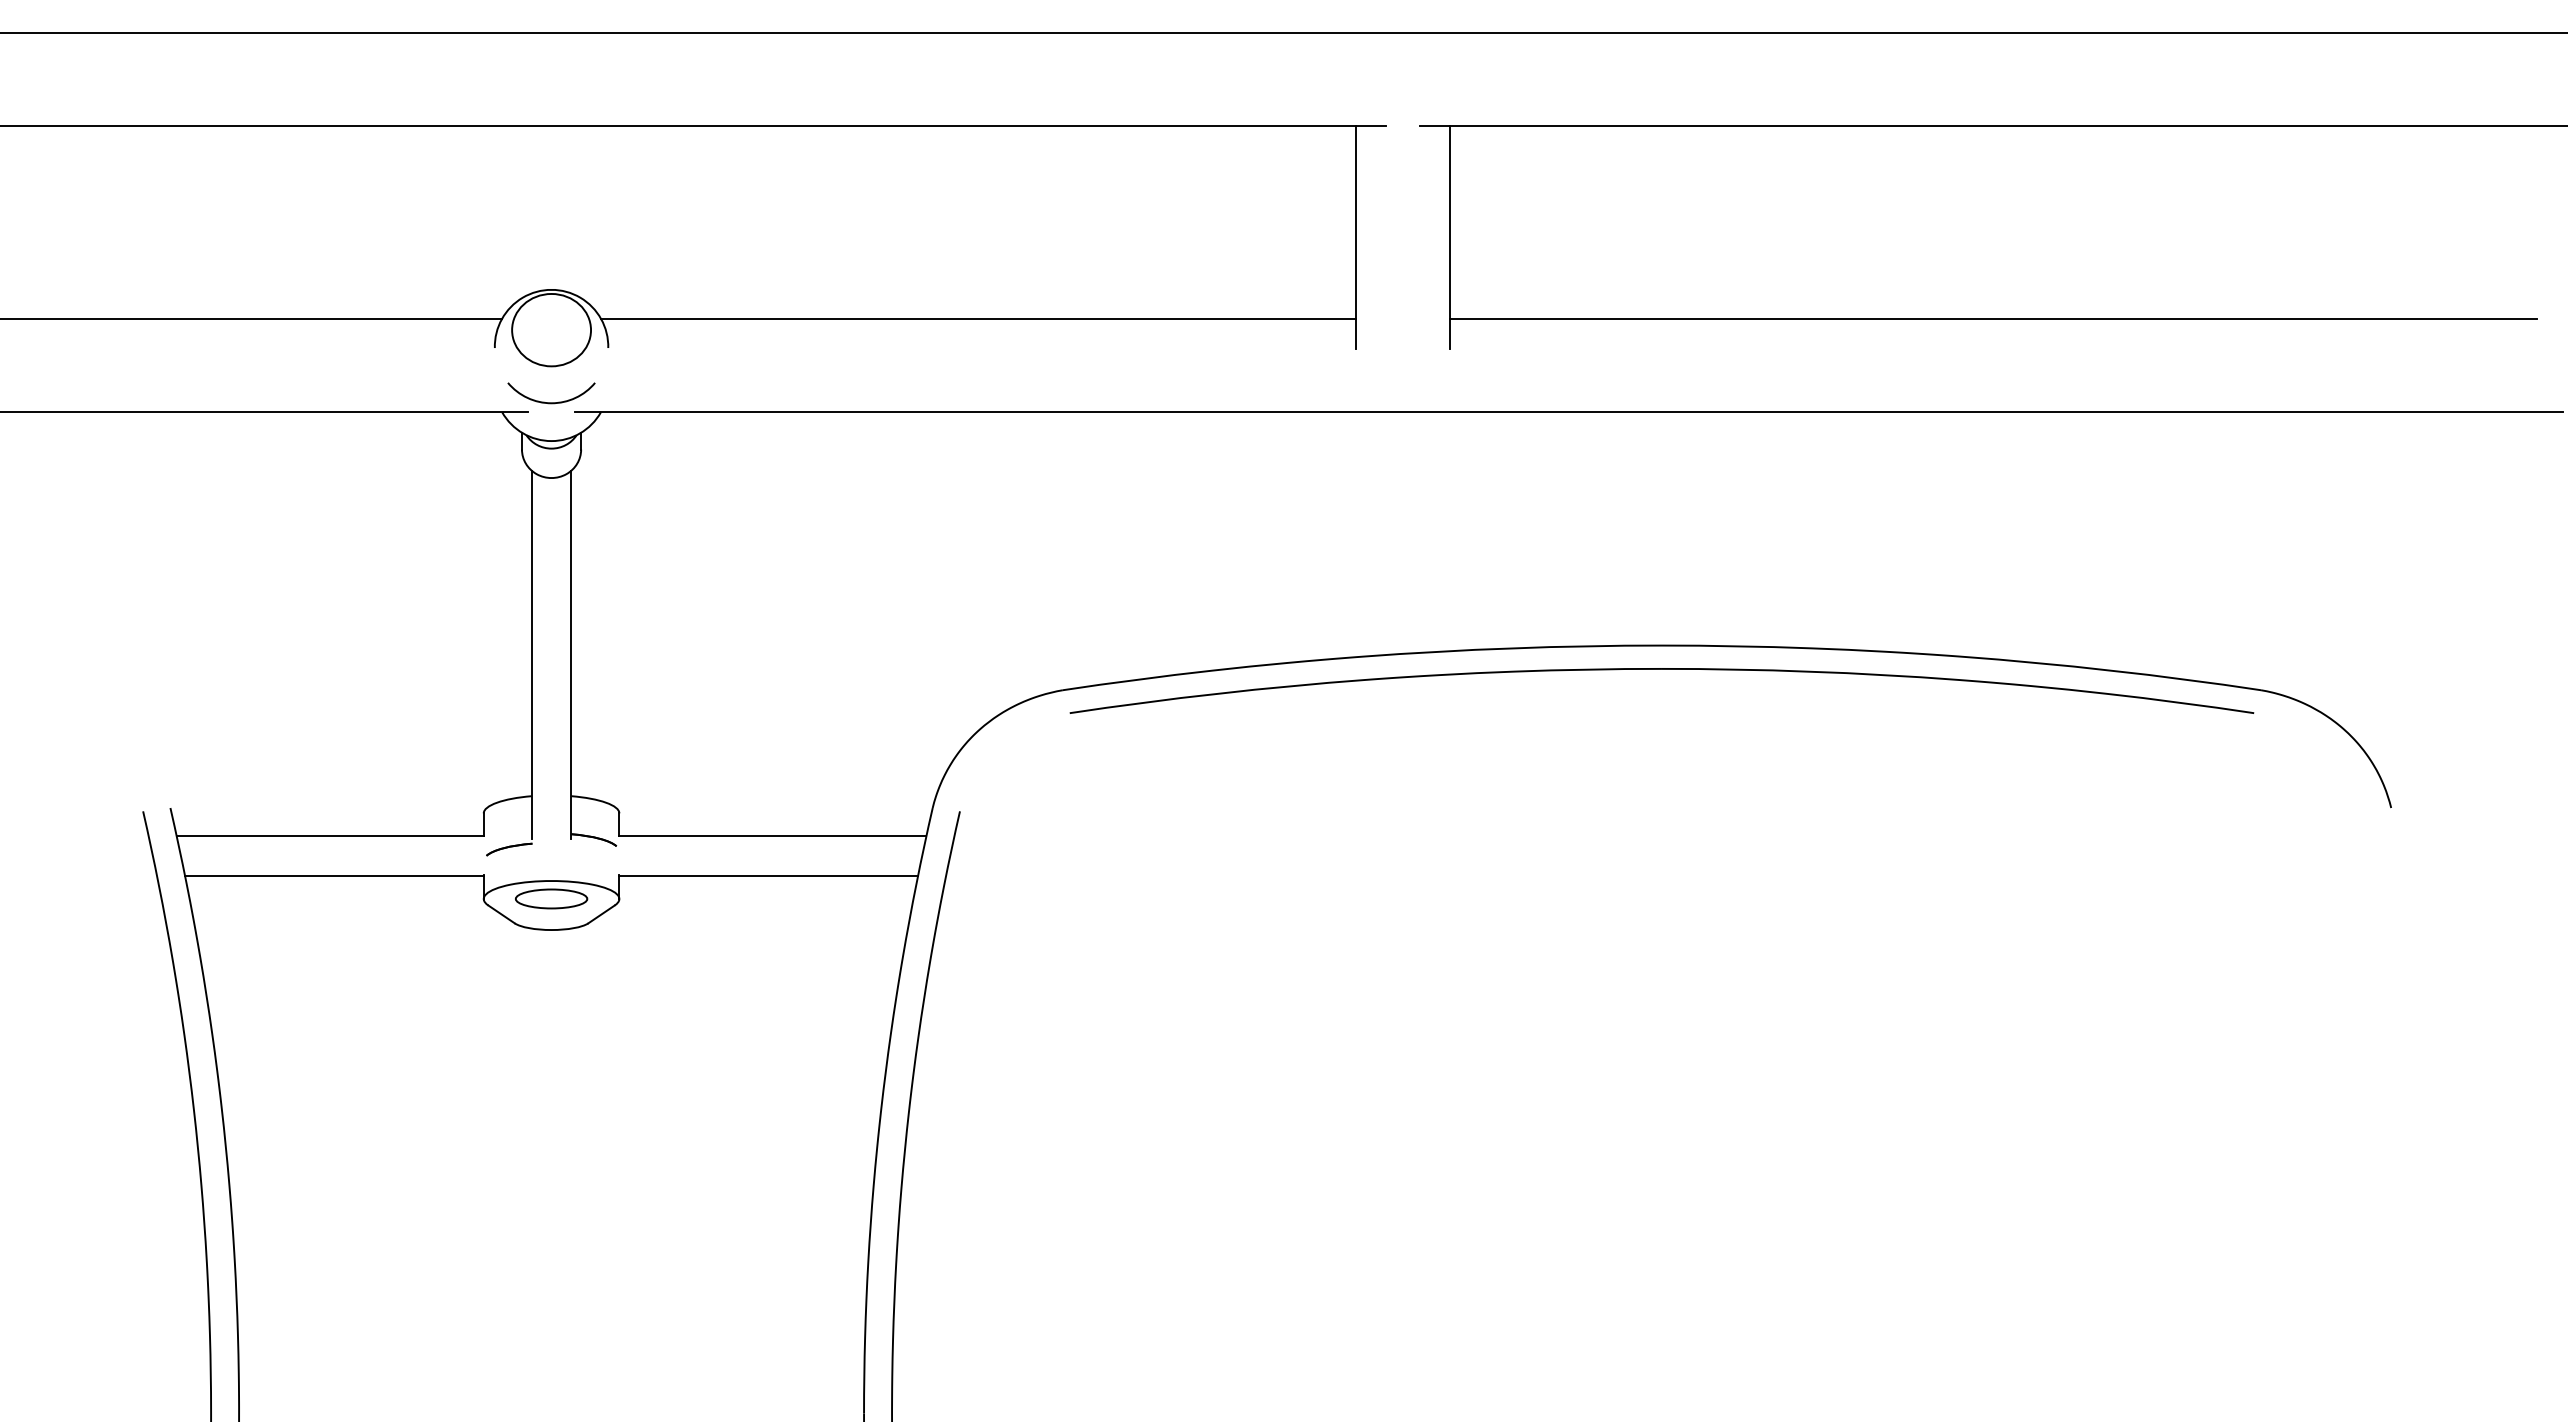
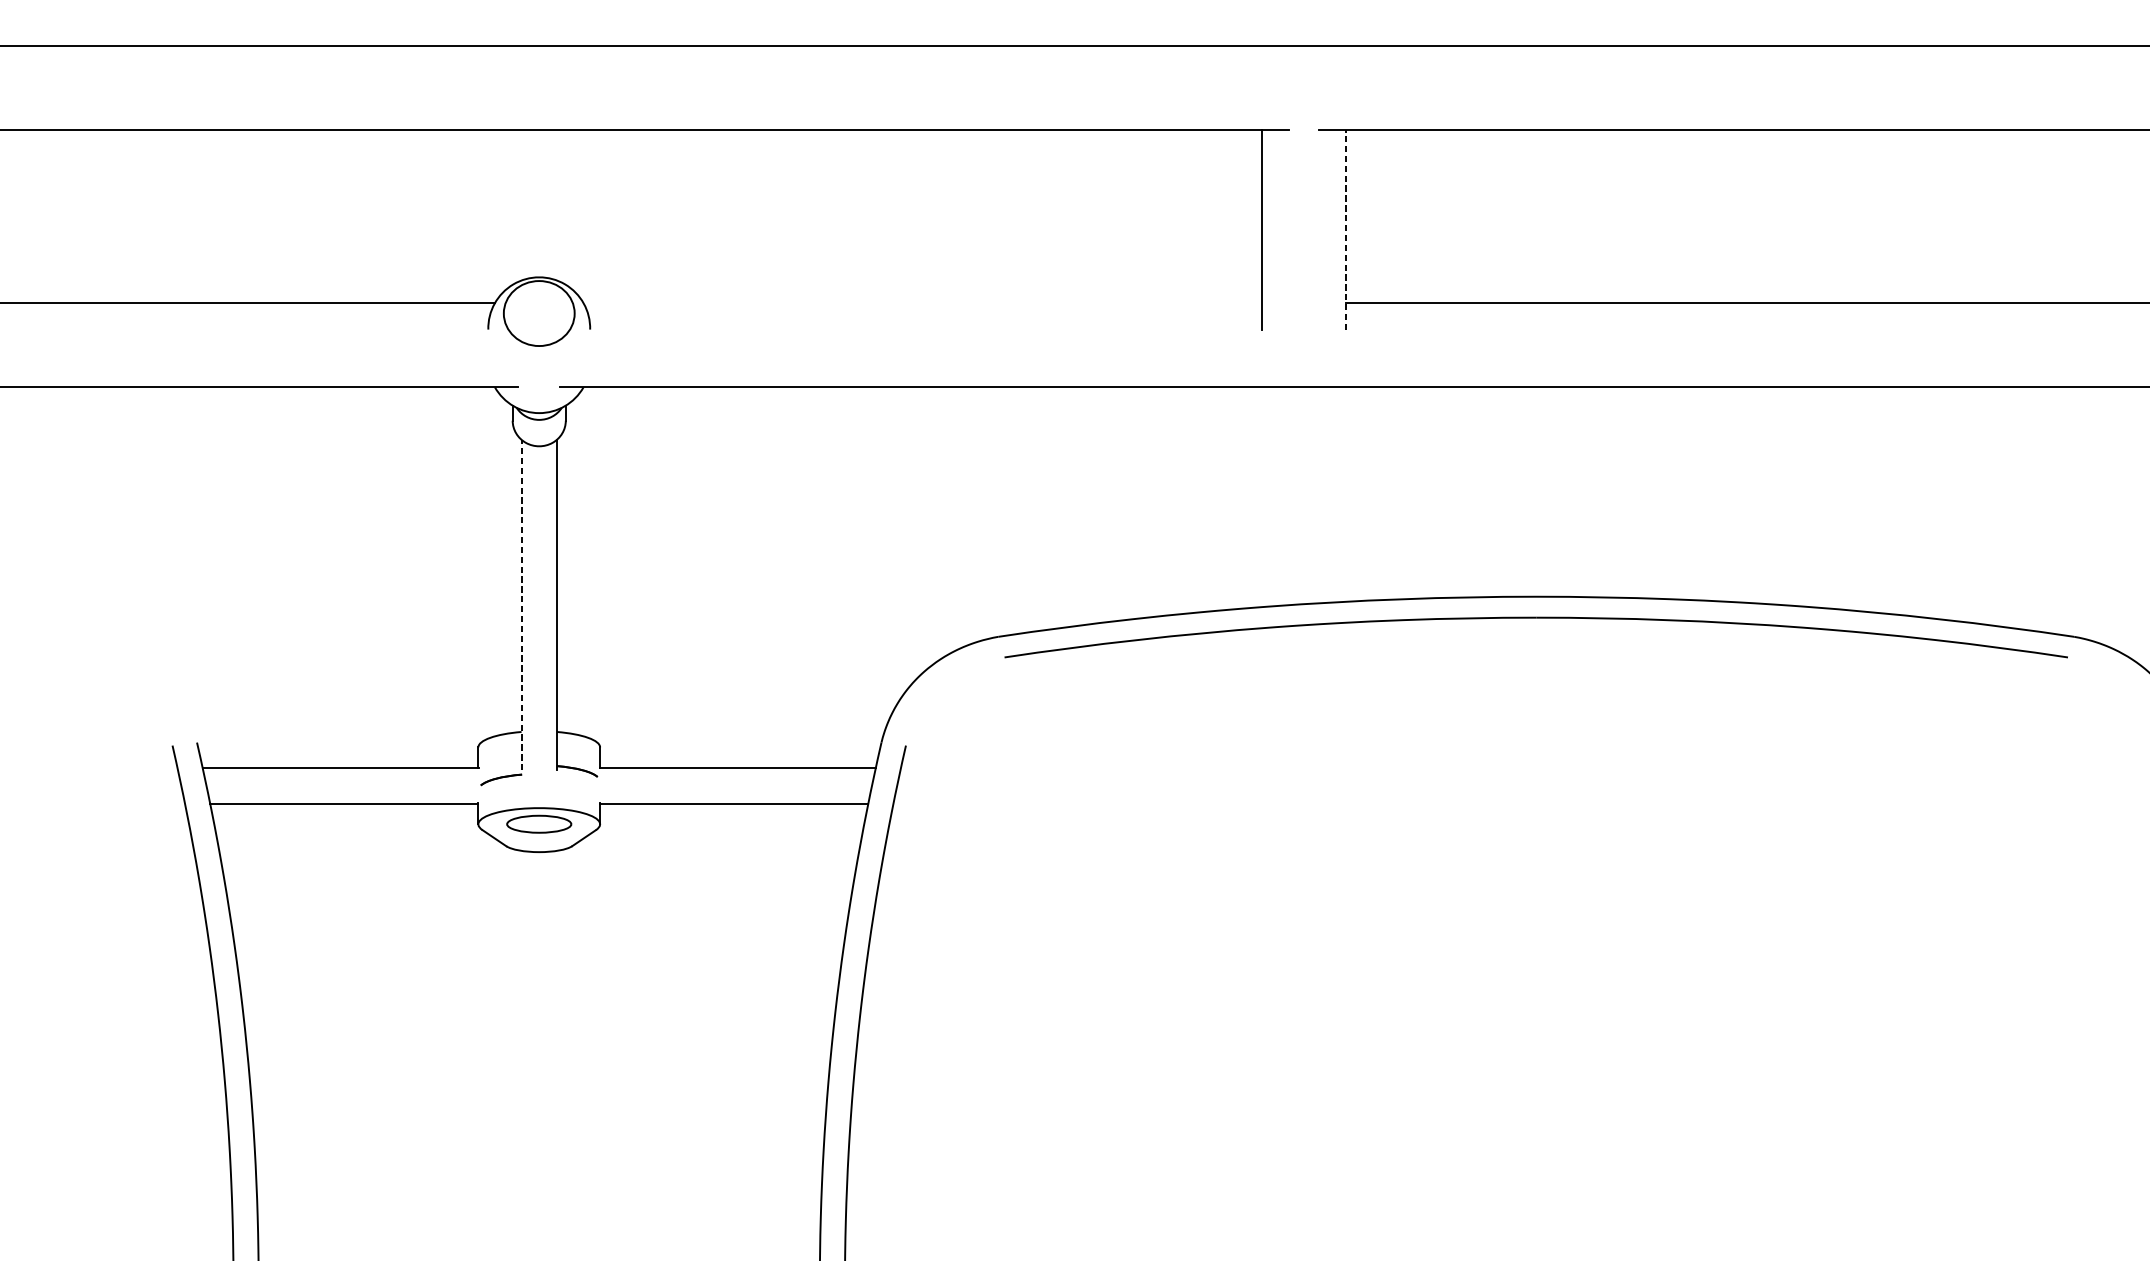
line: (1449, 236) -> (1345, 229), solid -> dashed
line: (978, 318) -> (922, 303), removed
arc: (551, 402) -> (539, 378), removed
line: (531, 654) -> (521, 604), solid -> dashed

